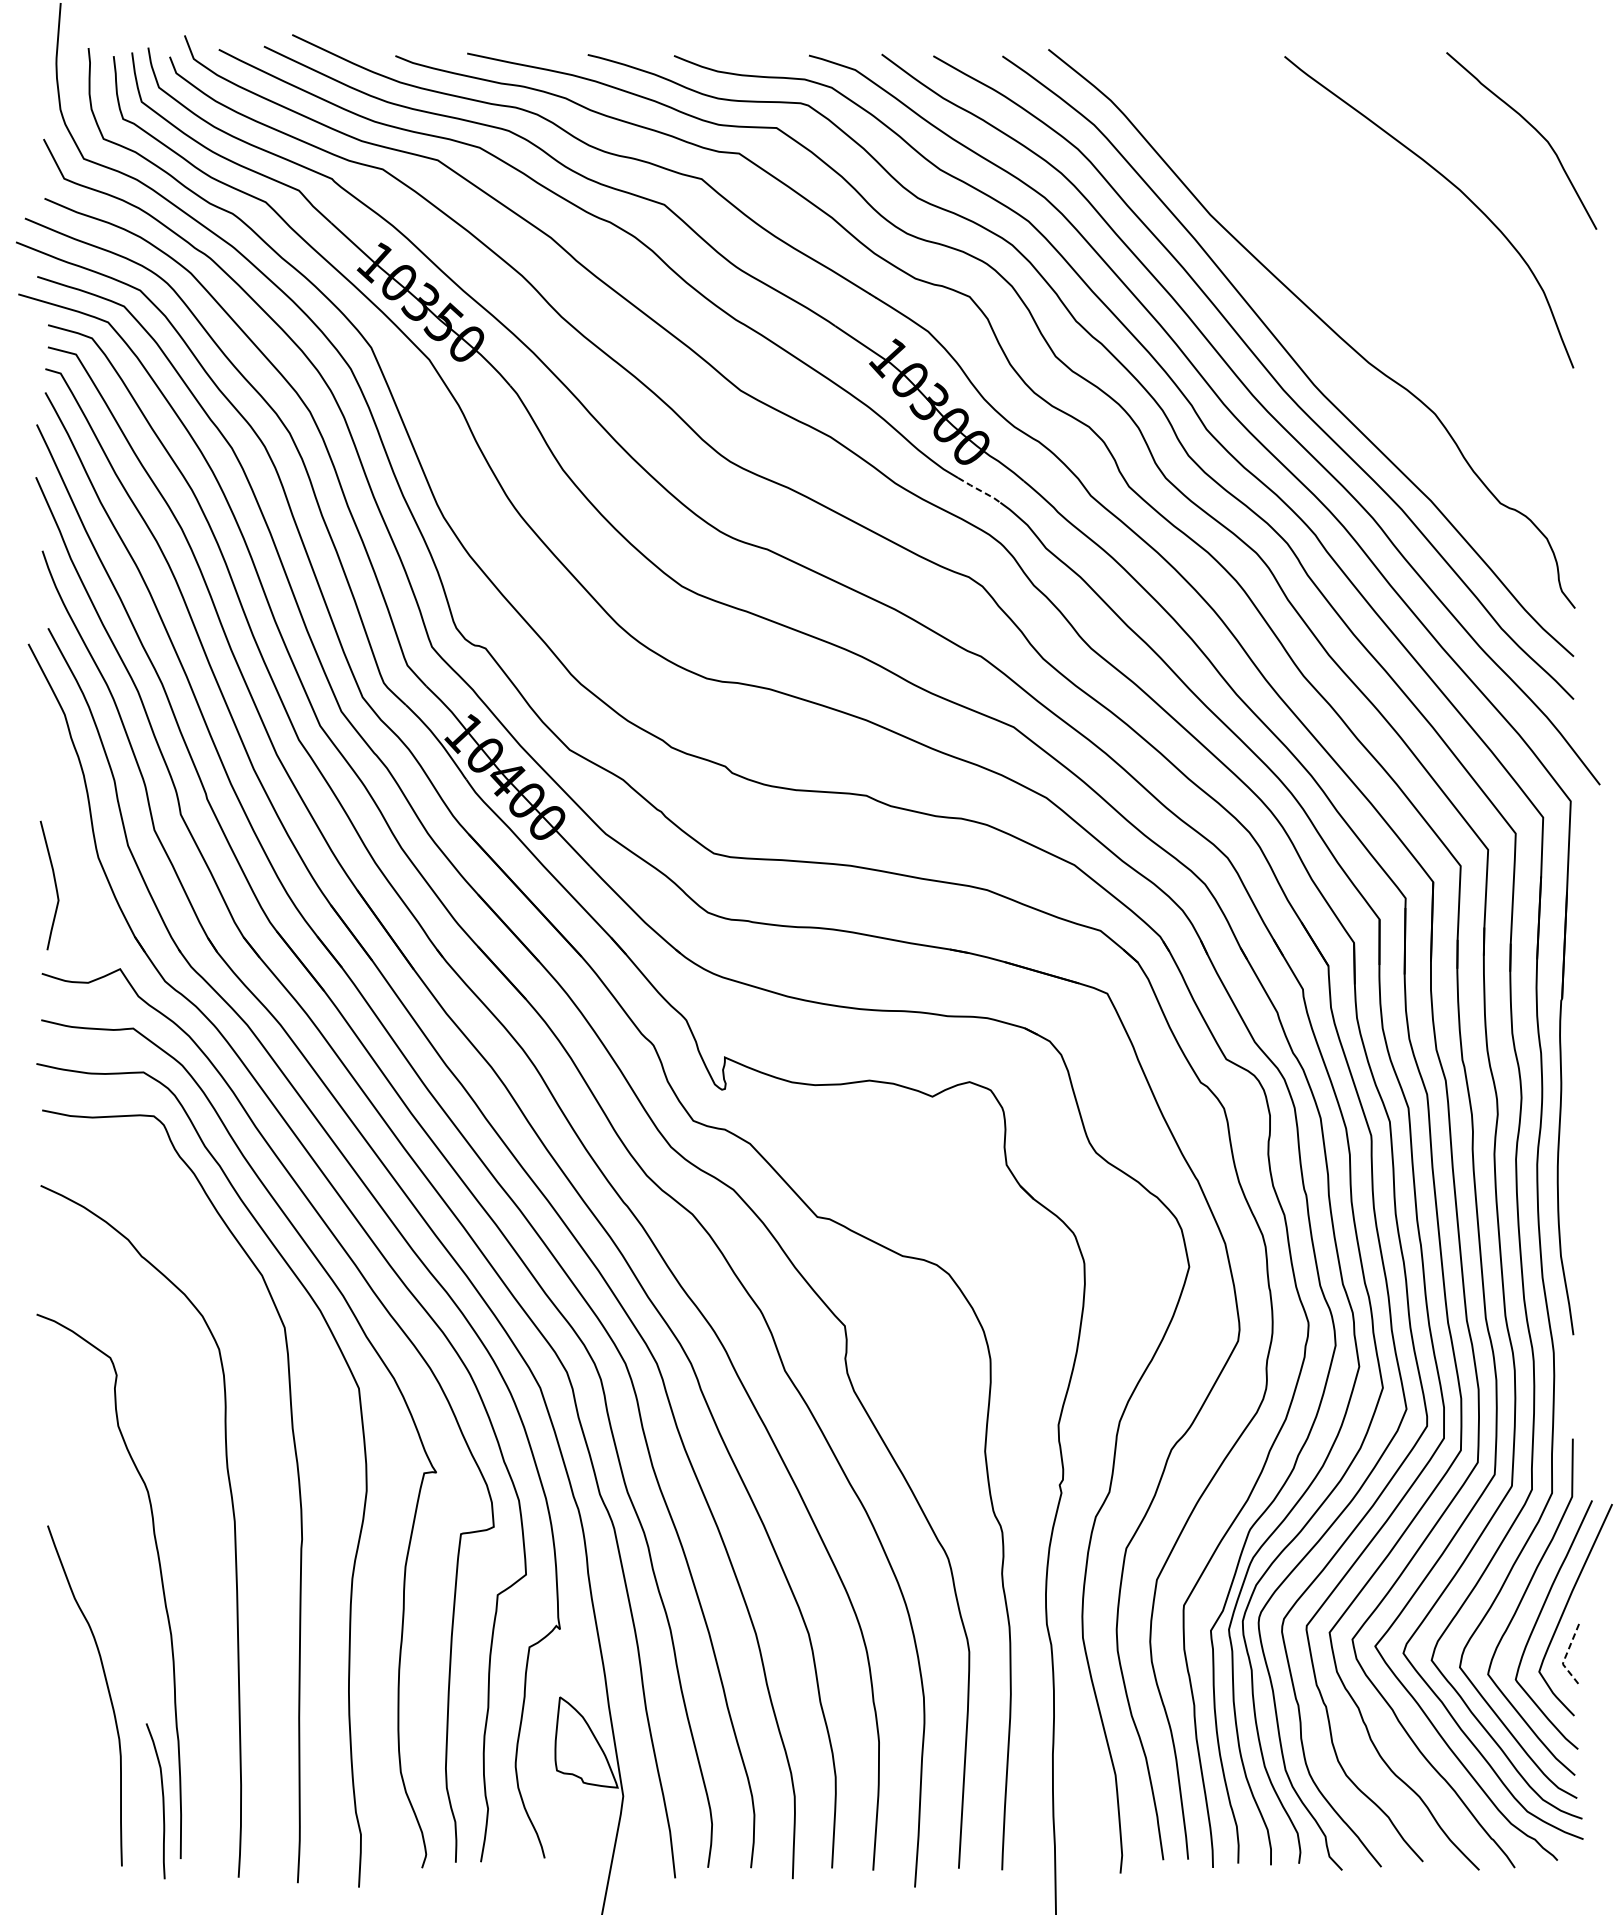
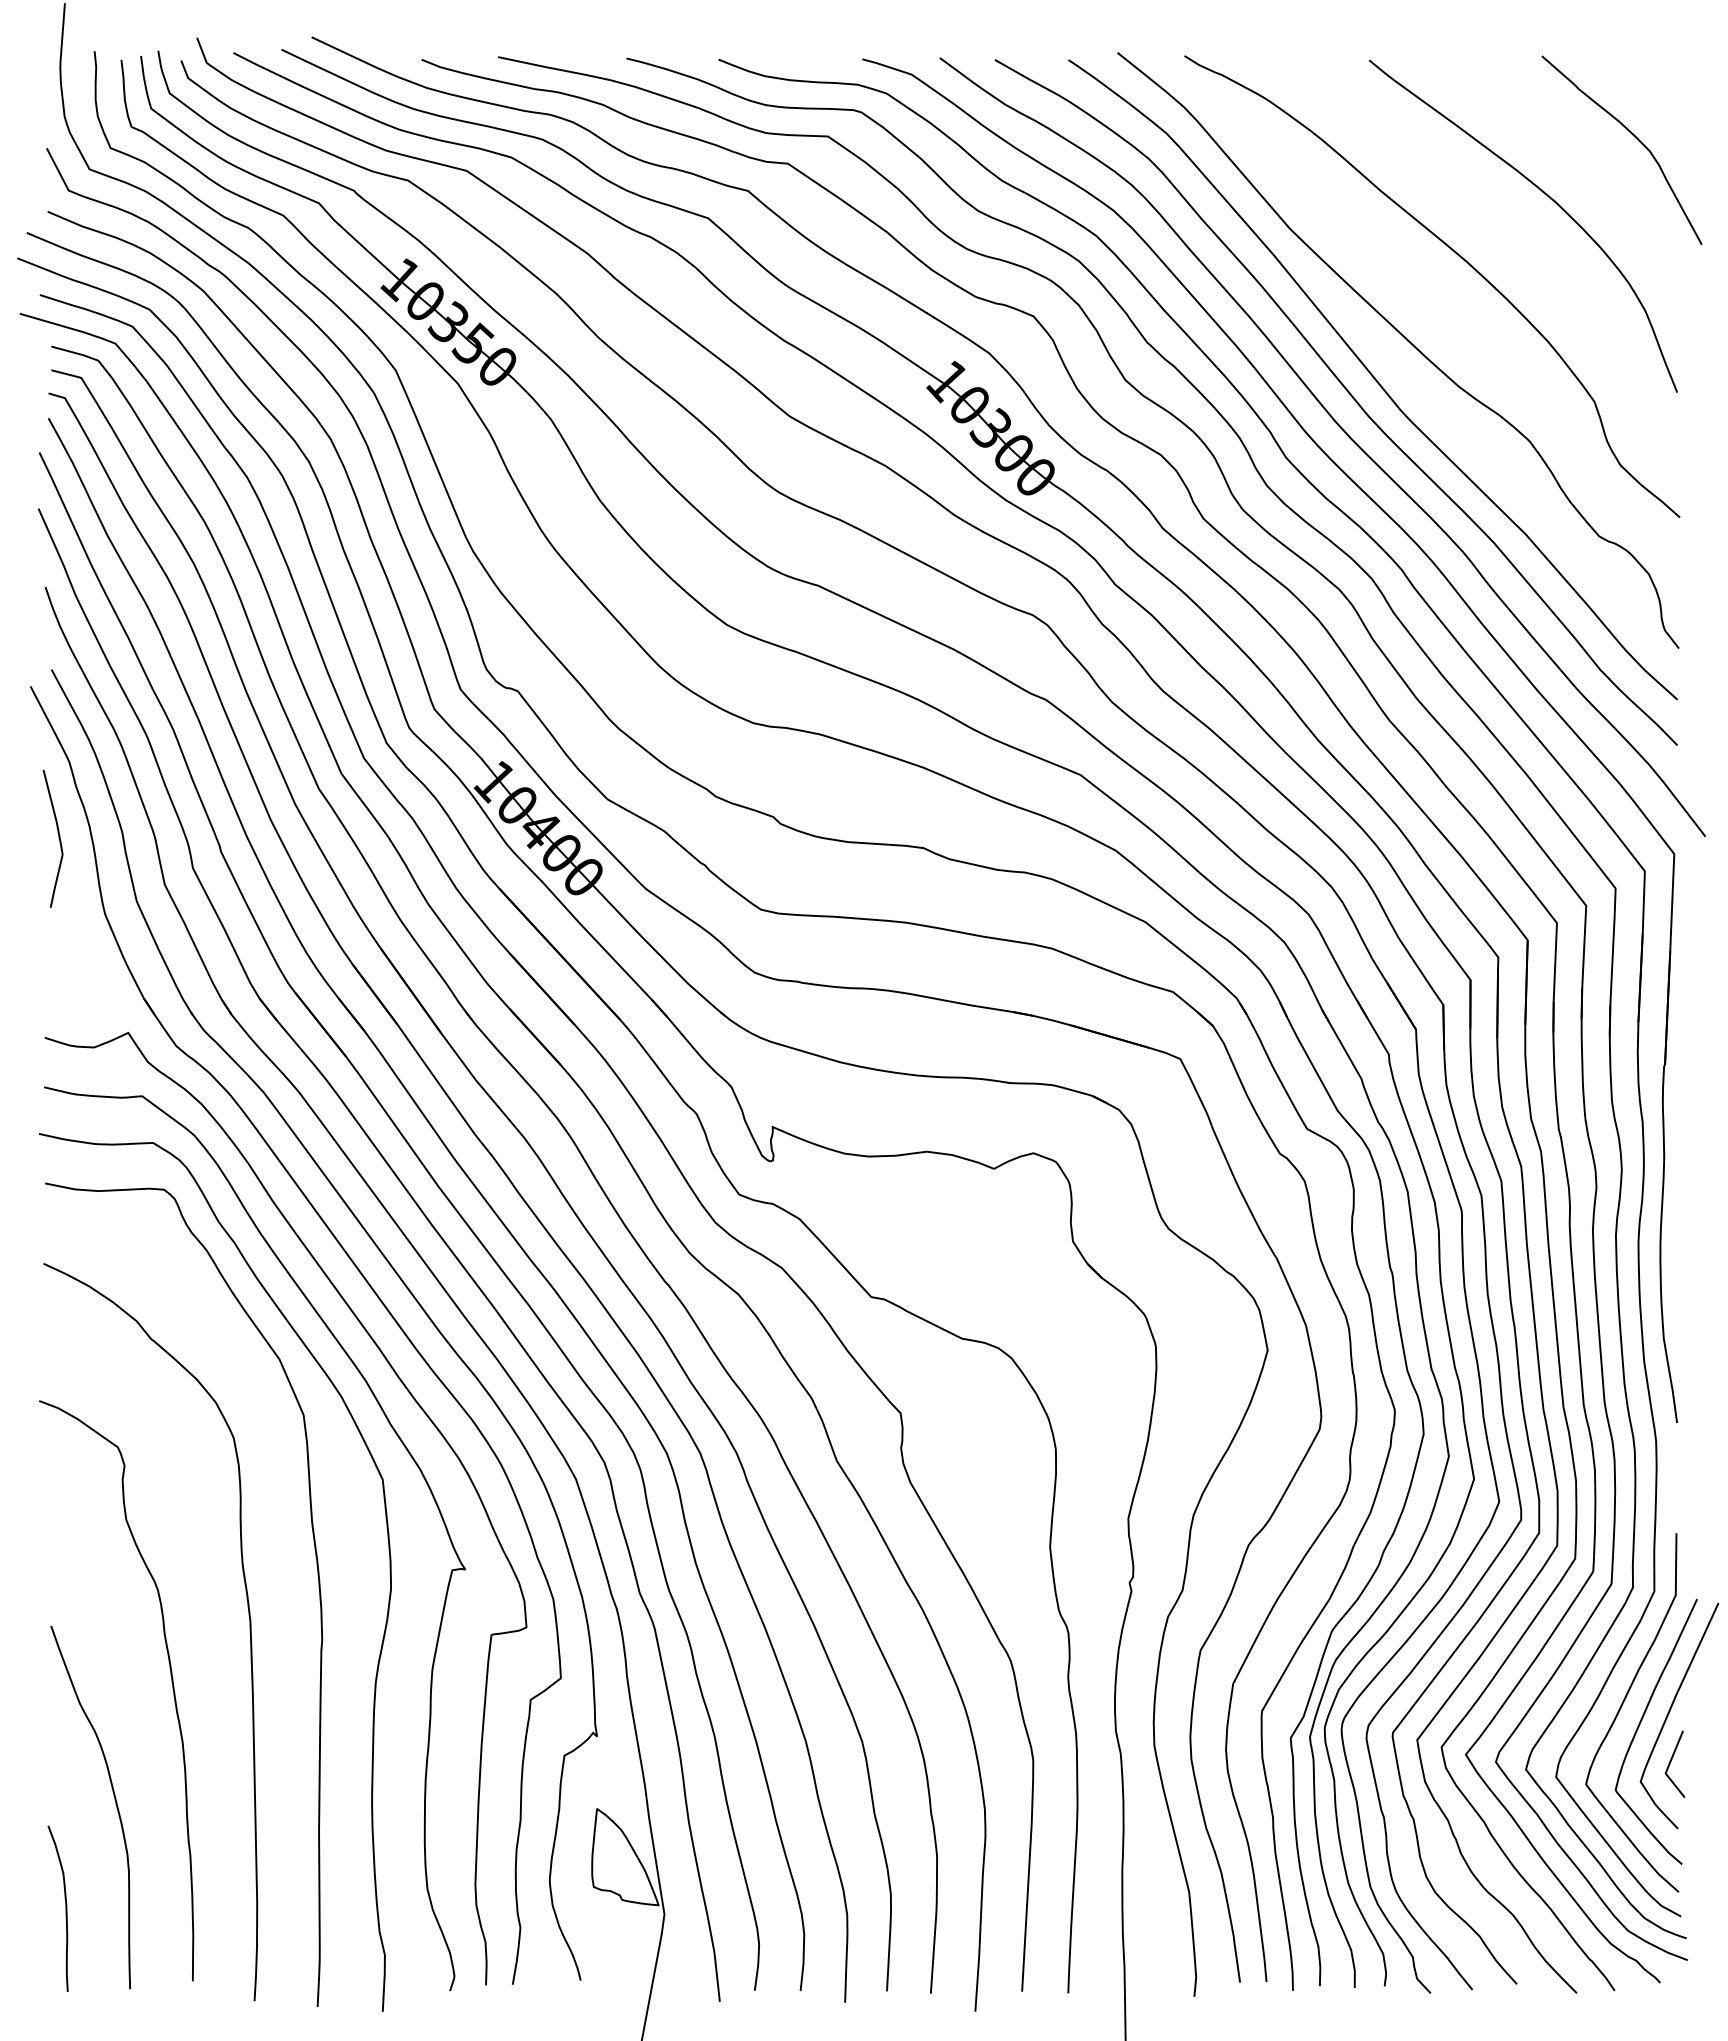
curve: (1368, 240) -> (1458, 256), added
line: (979, 490) -> (1044, 522), dashed -> solid
curve: (54, 885) -> (58, 838), moved
line: (1565, 1658) -> (1668, 1767), dashed -> solid
curve: (162, 1801) -> (65, 1908), moved

